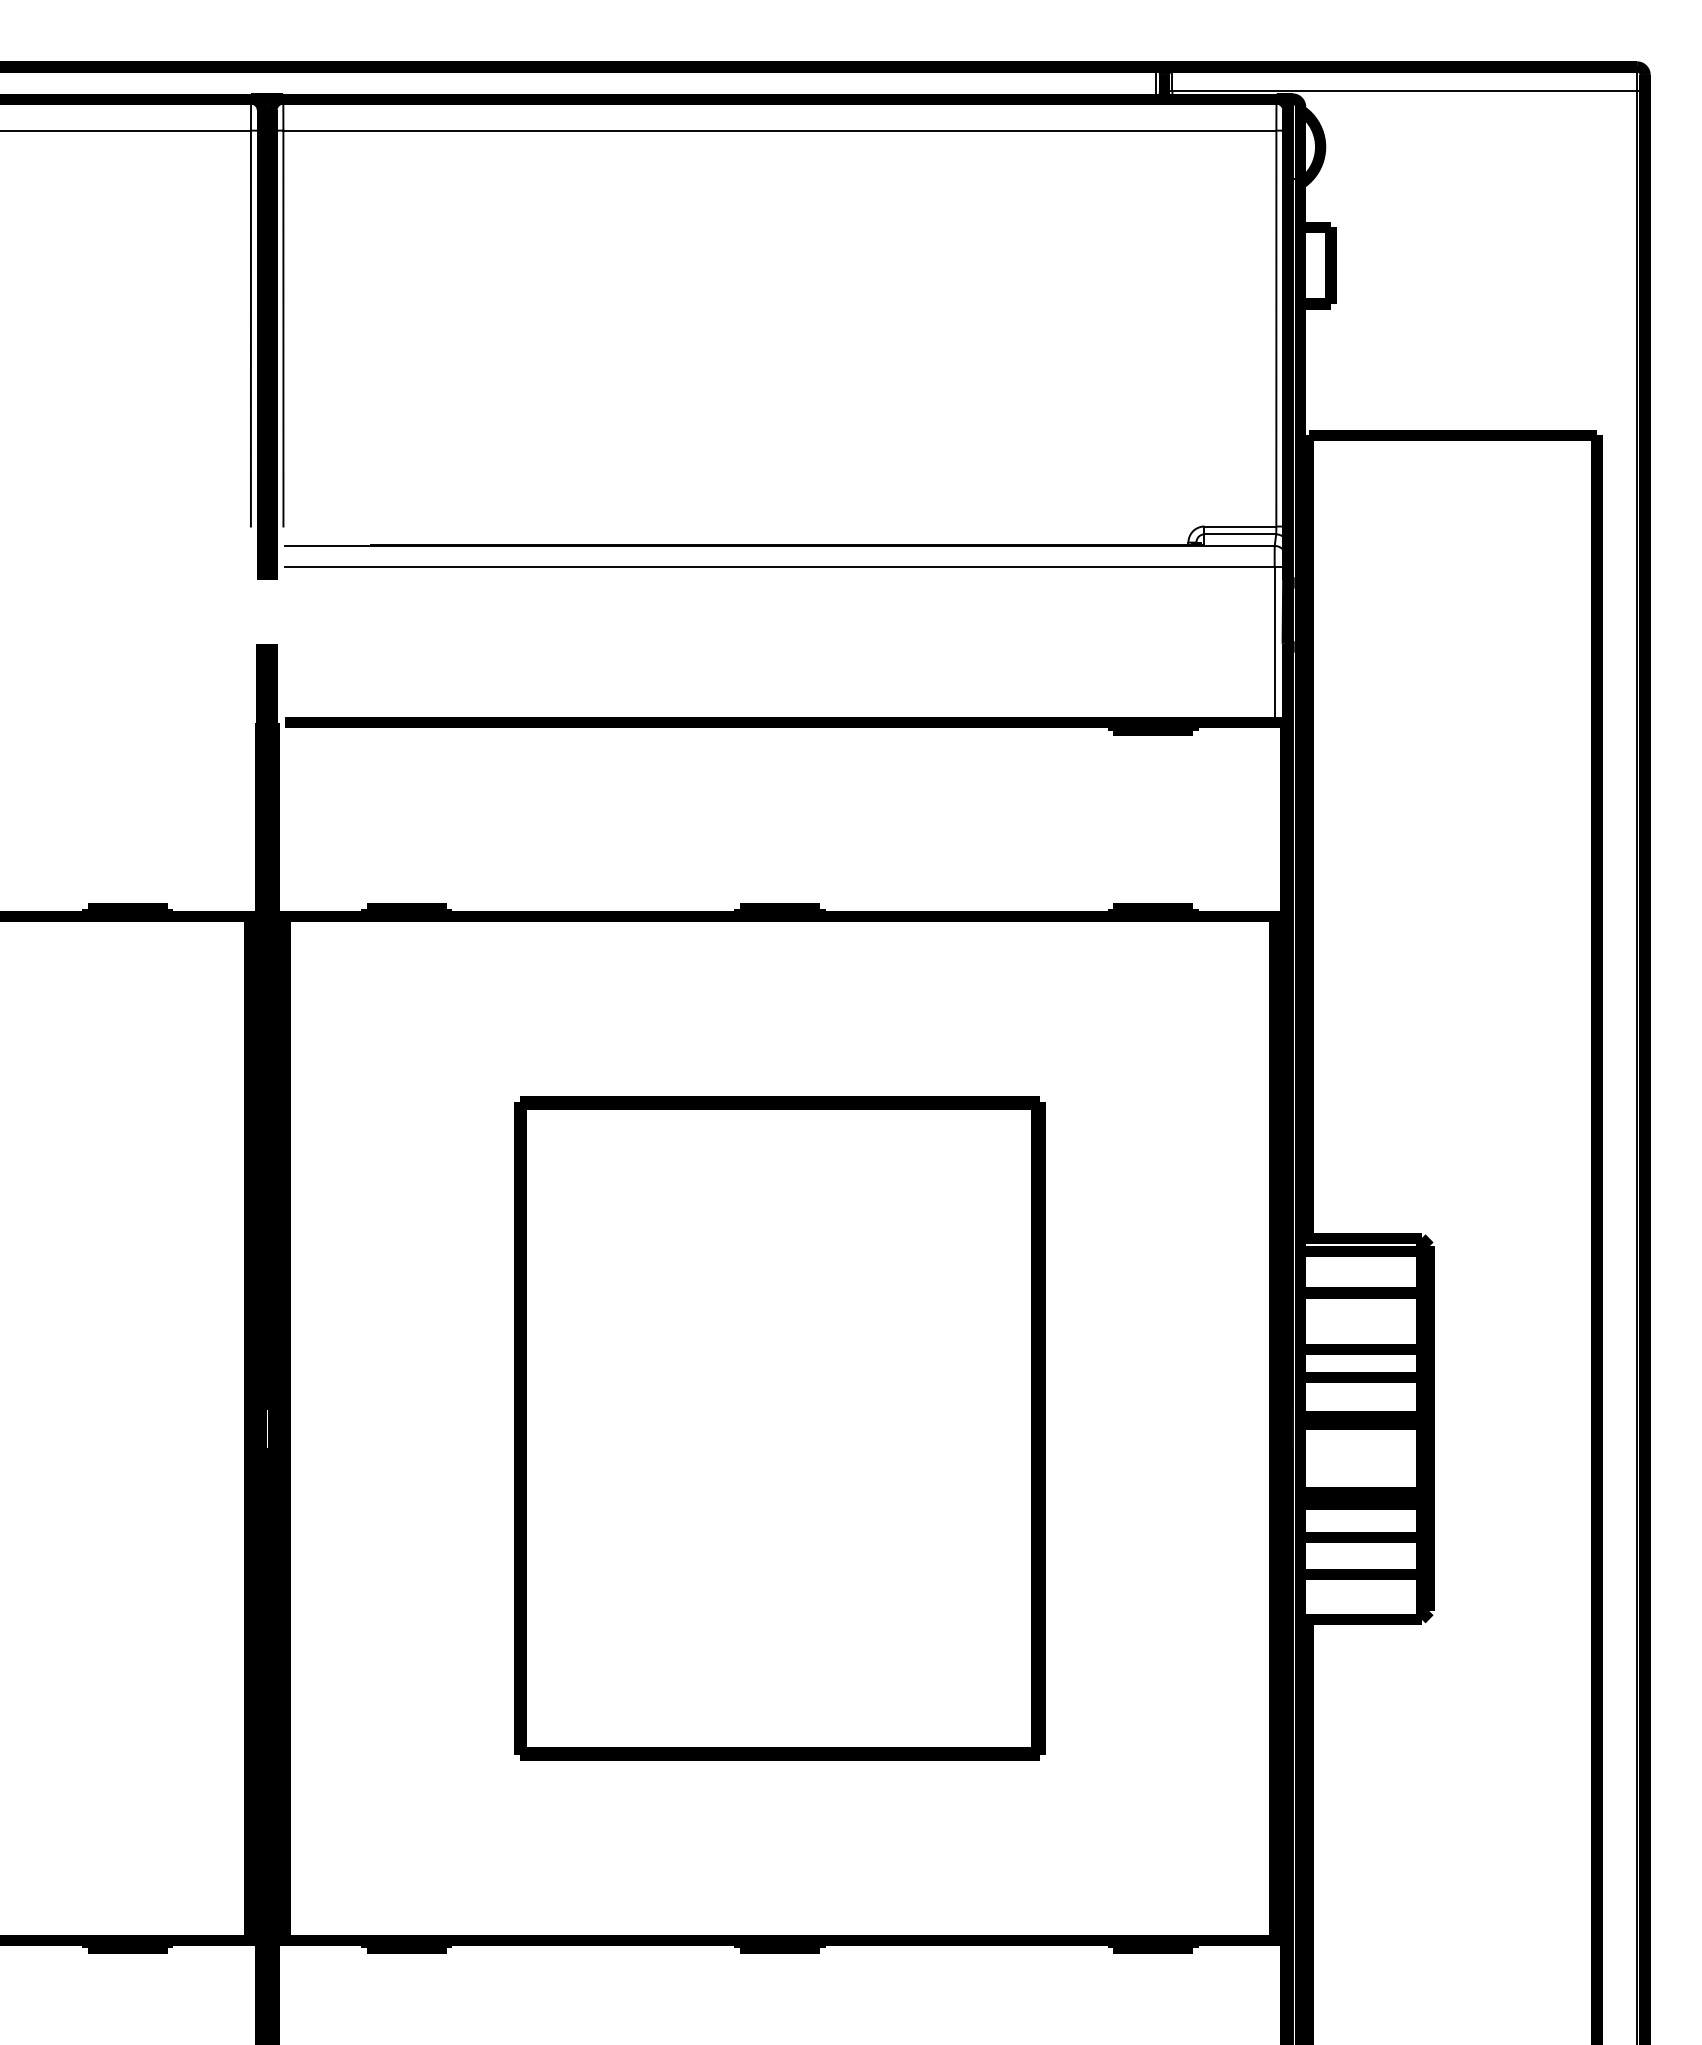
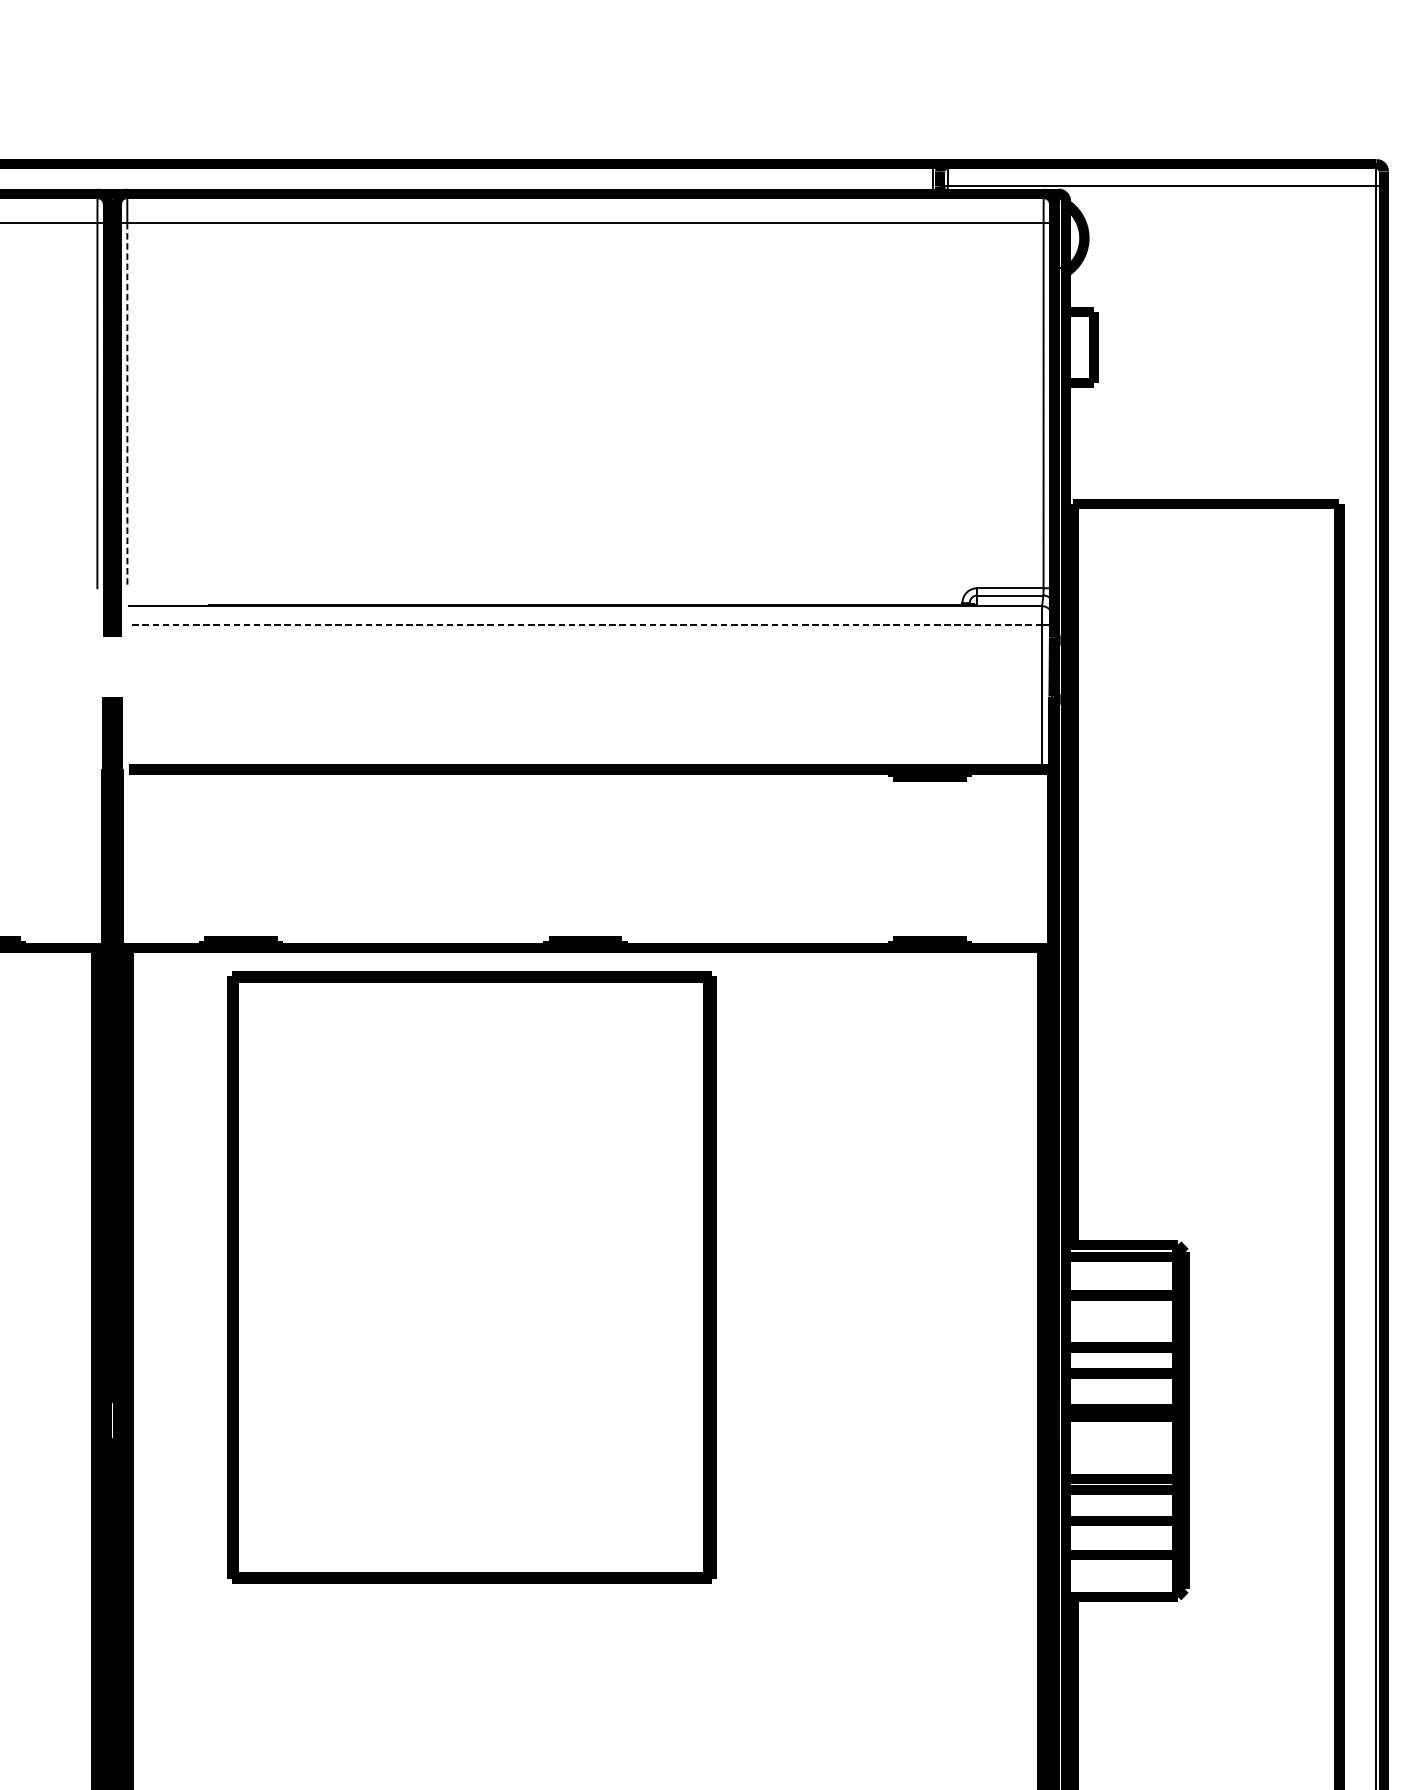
line: (283, 328) -> (127, 405), solid -> dashed
line: (779, 566) -> (585, 625), solid -> dashed
part: (779, 1428) -> (471, 1277), moved

